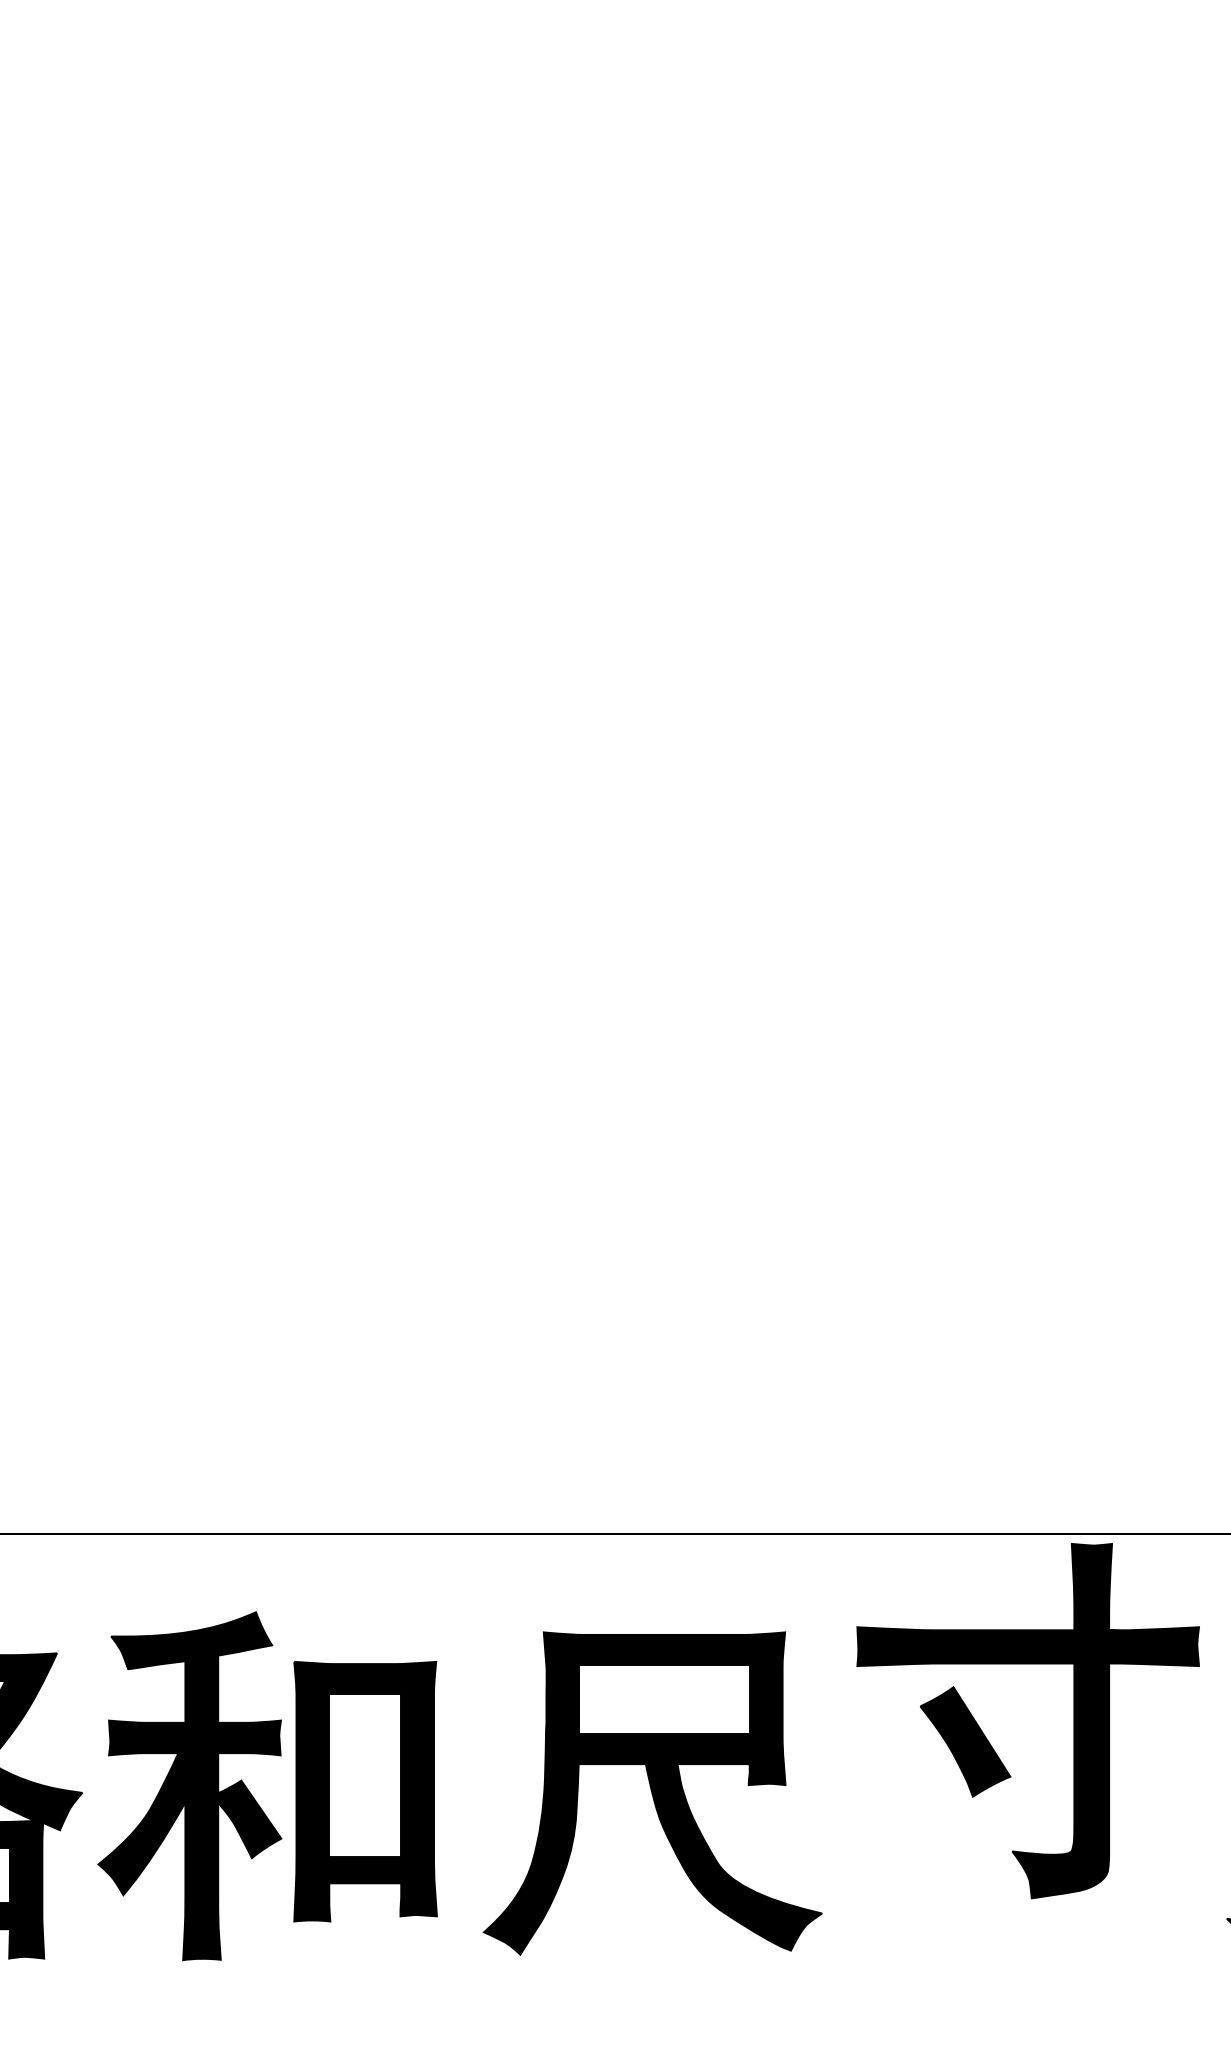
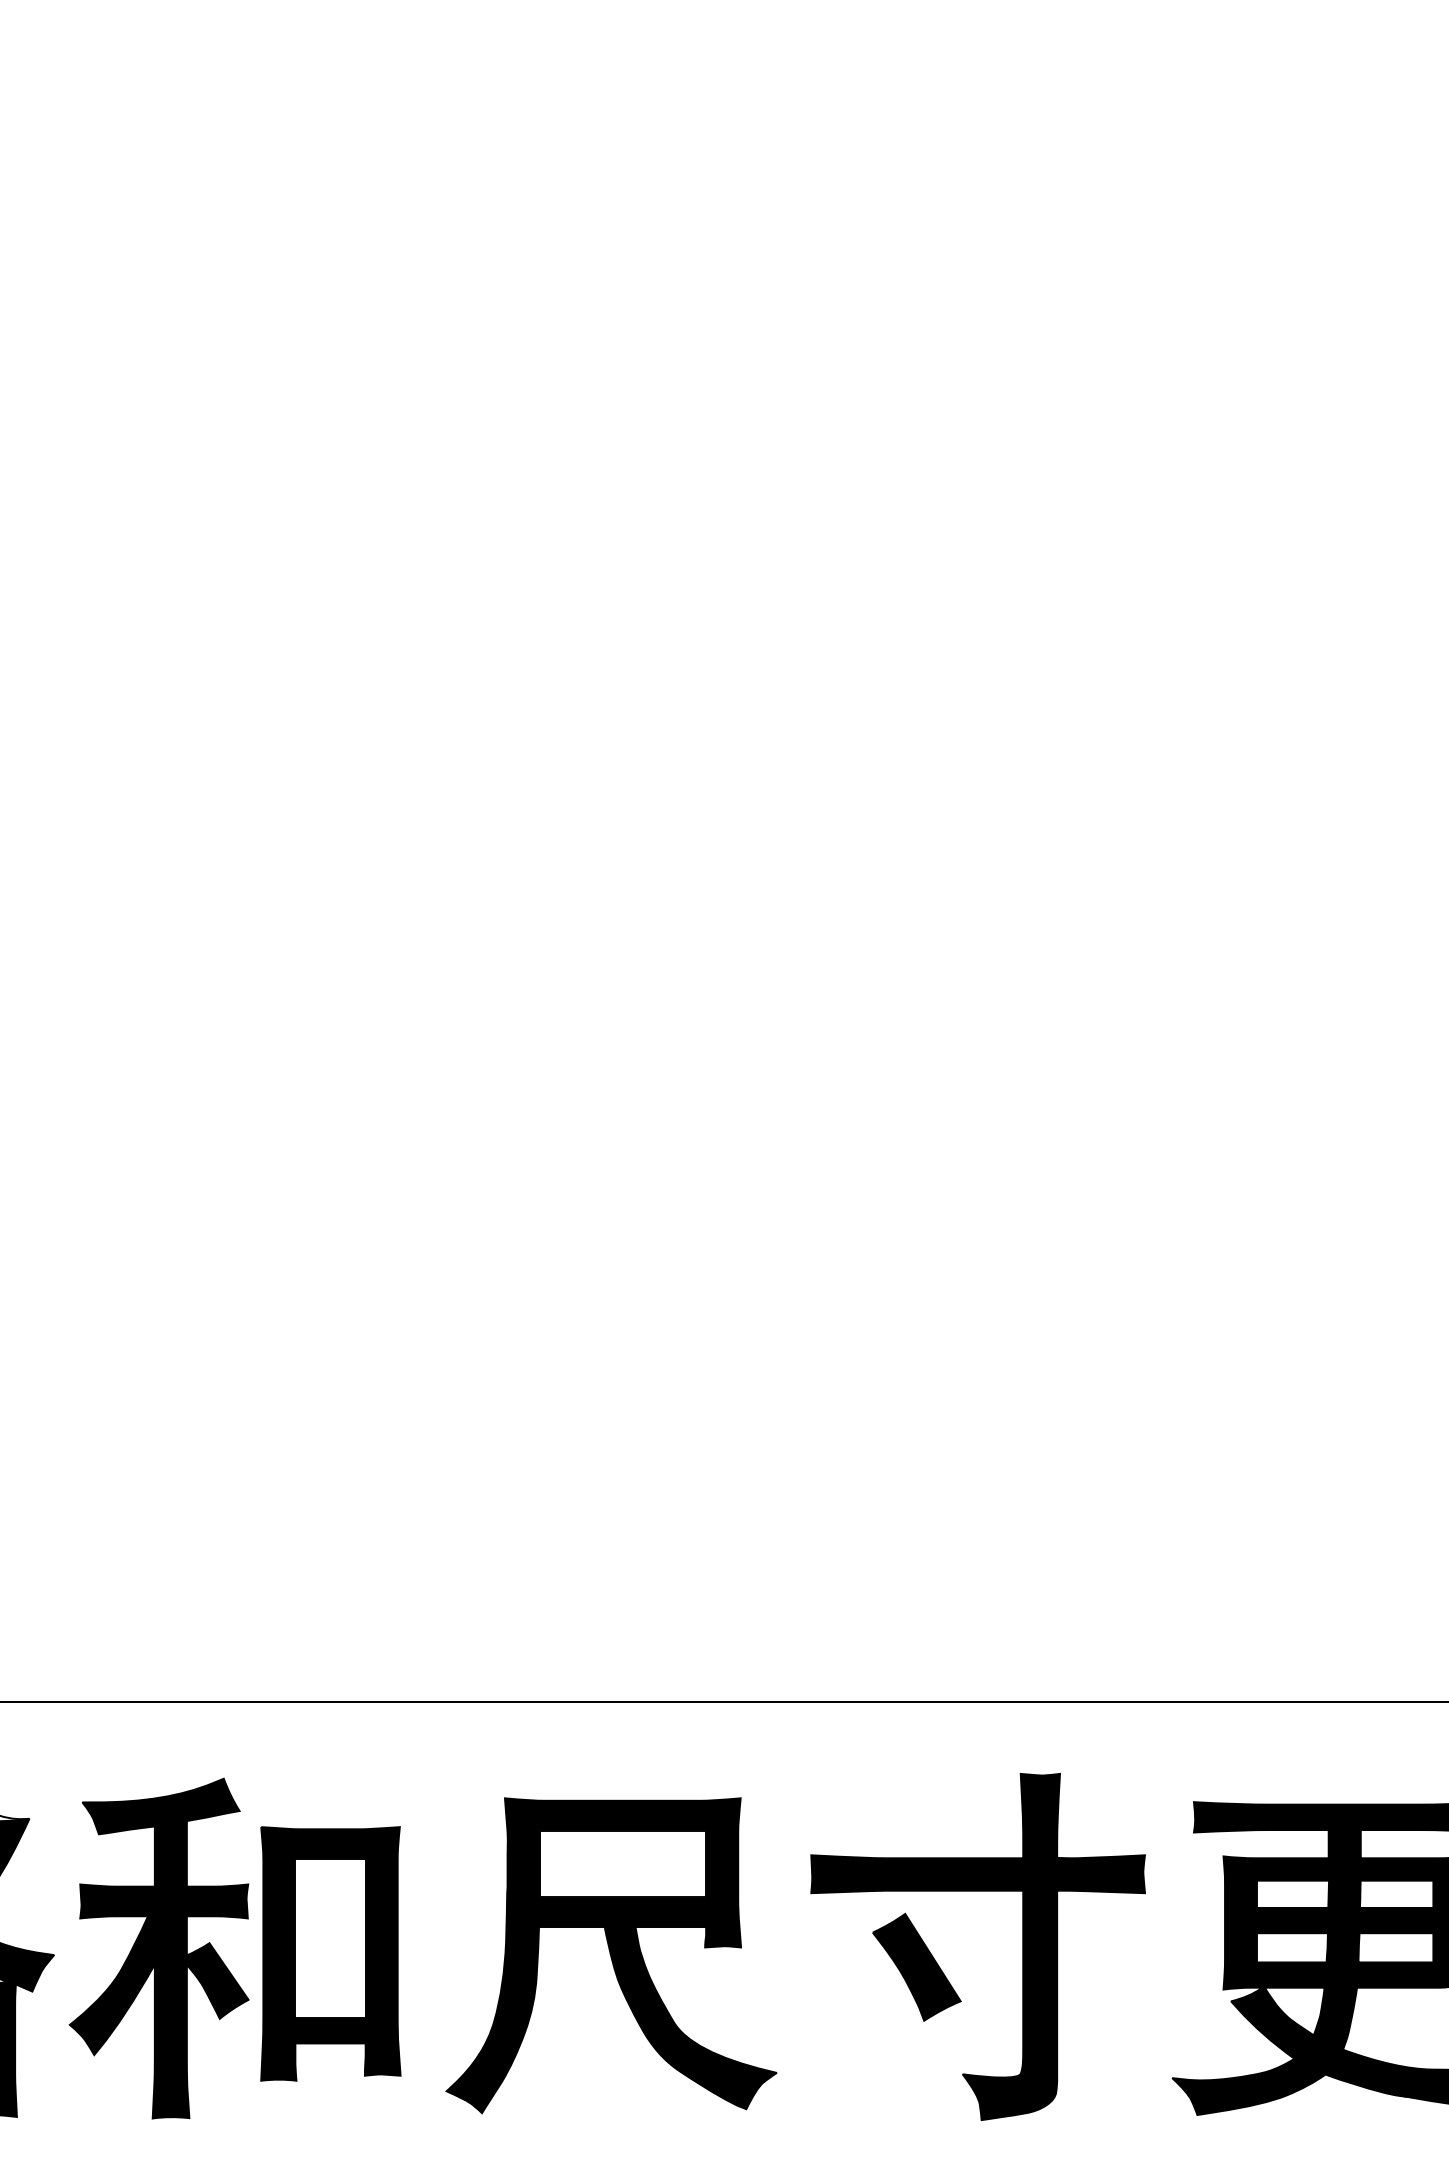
part: (991, 1745) -> (942, 1970), moved

